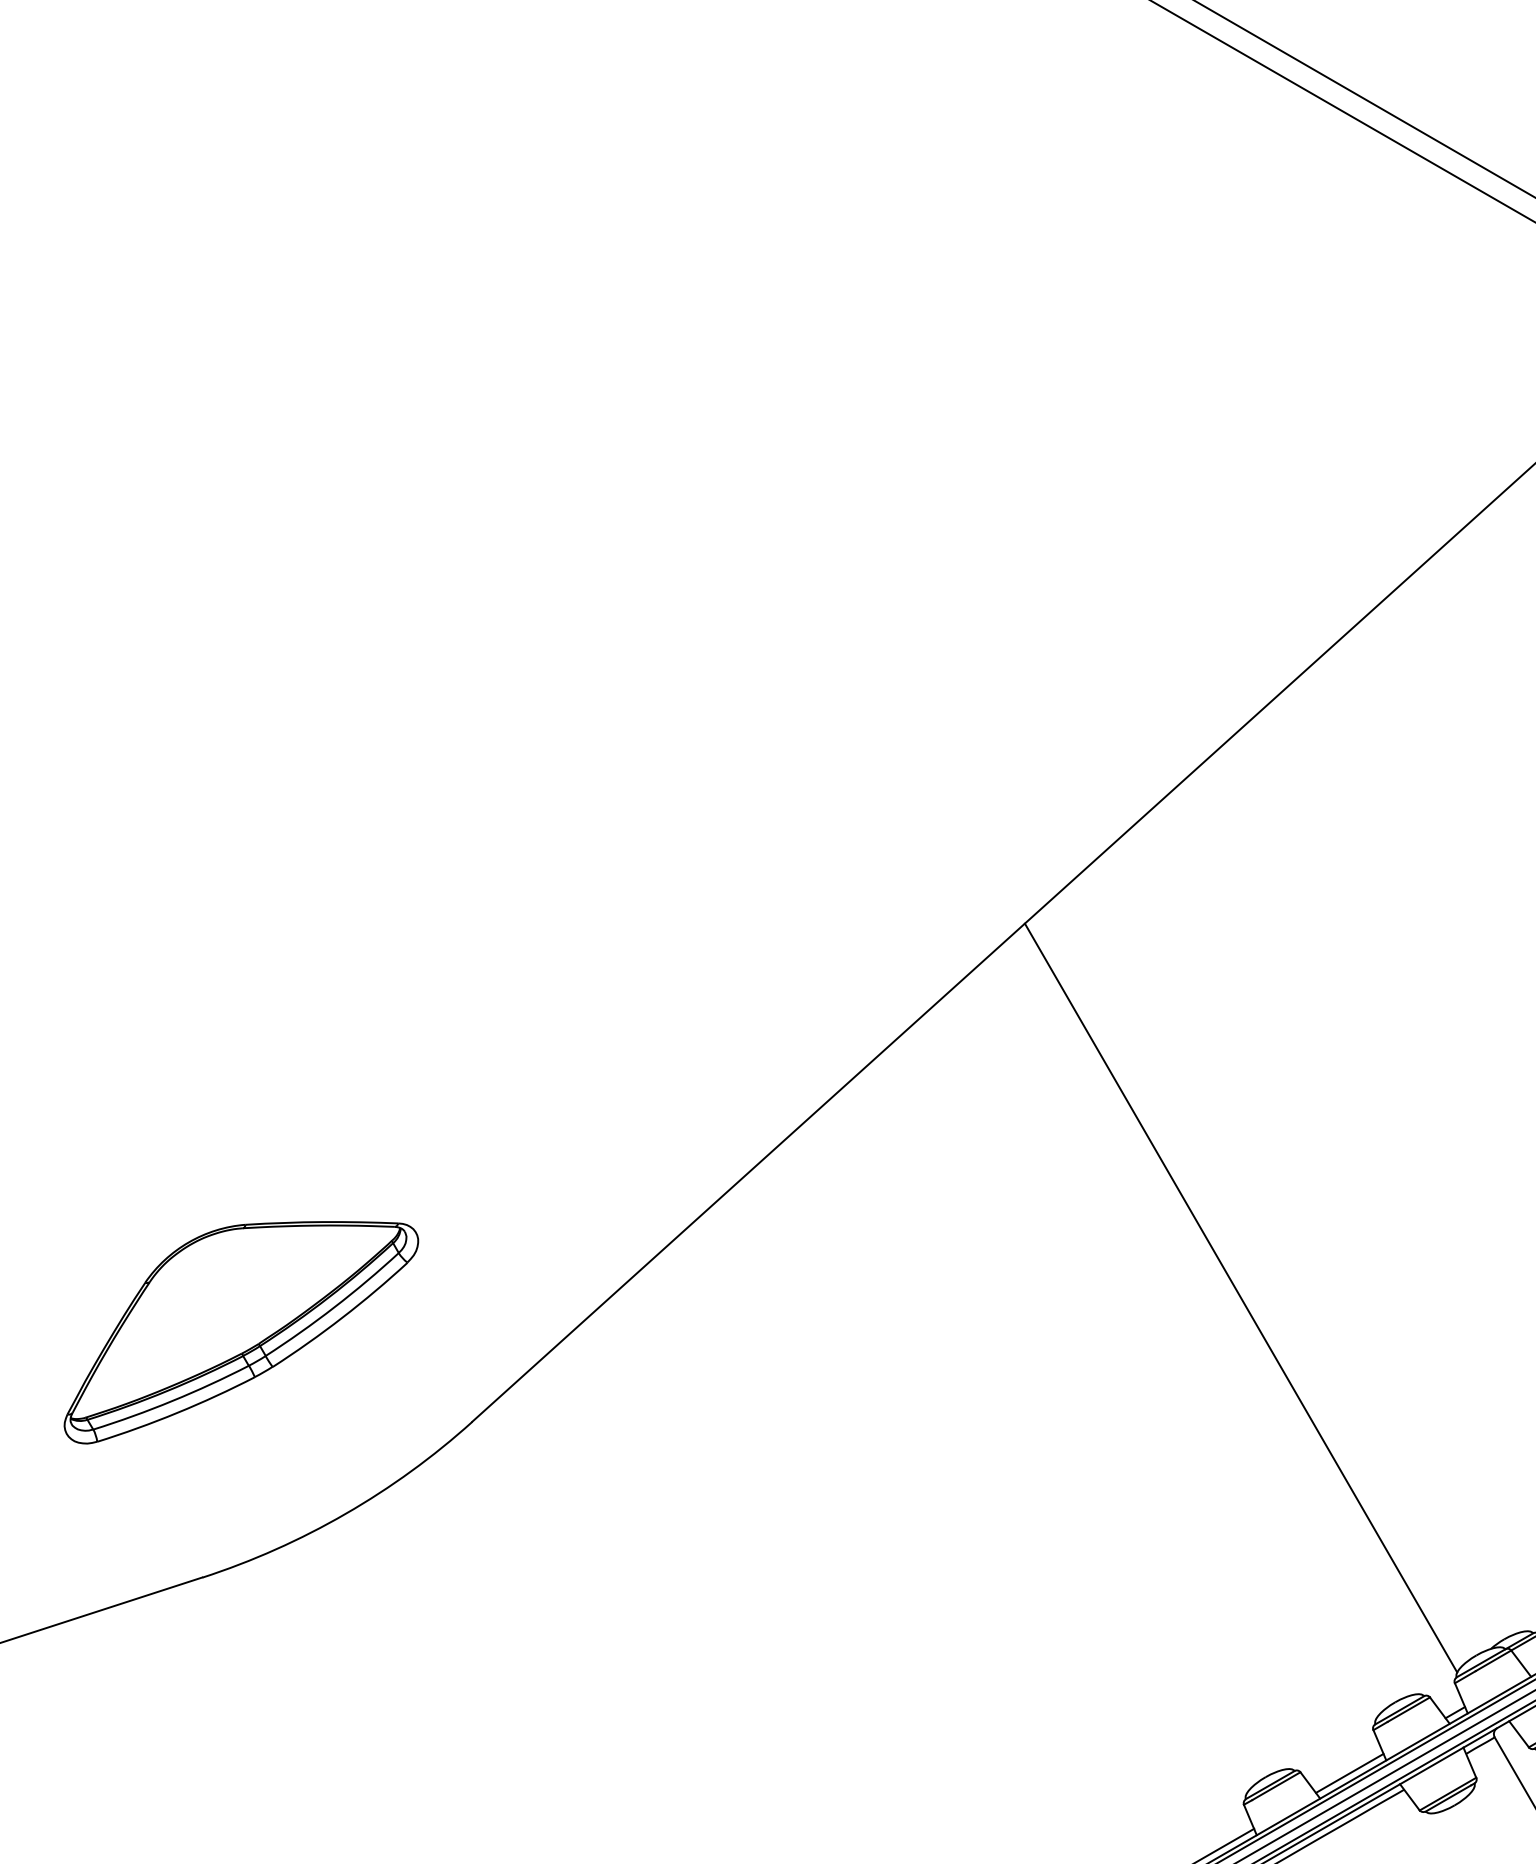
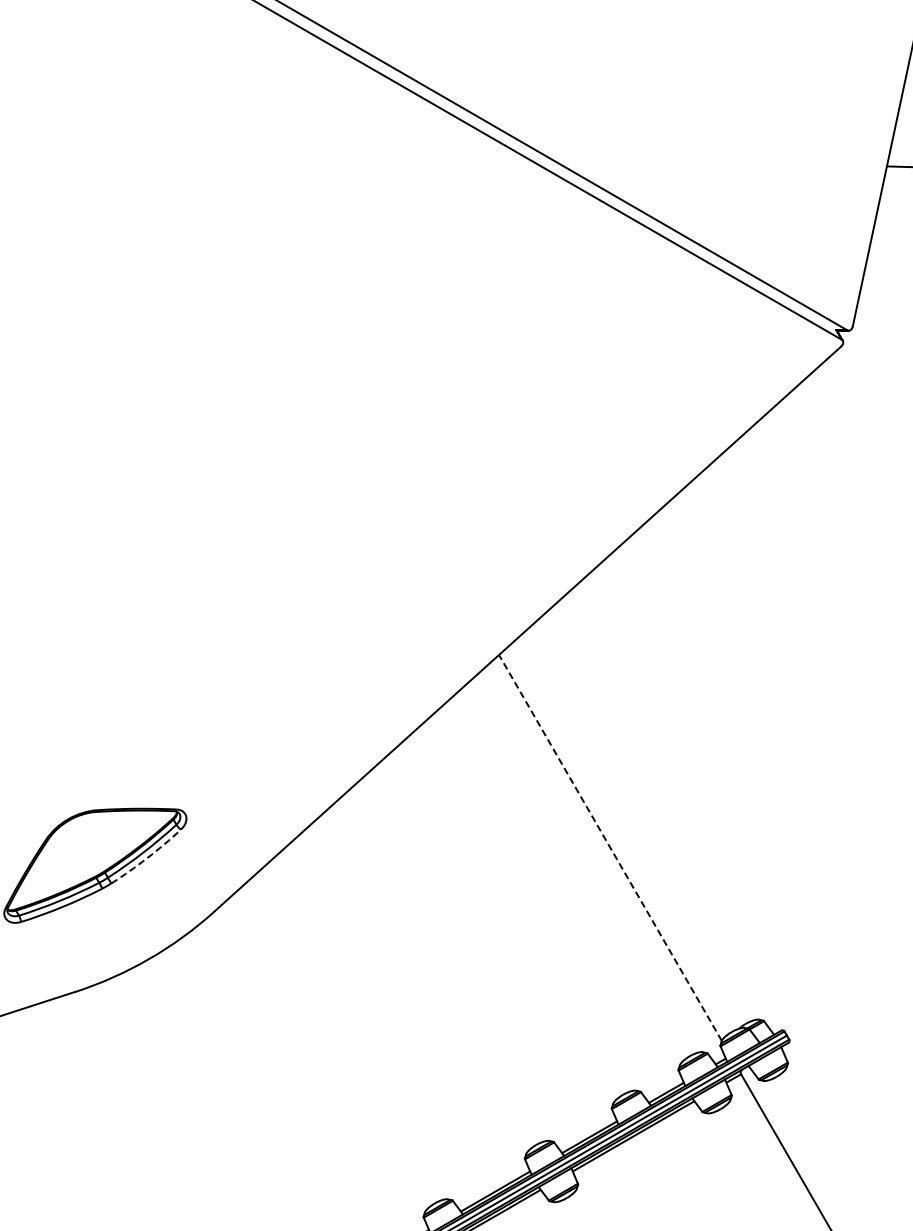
line: (1241, 1297) -> (610, 847), solid -> dashed
arc: (342, 1318) -> (147, 858), solid -> dashed

